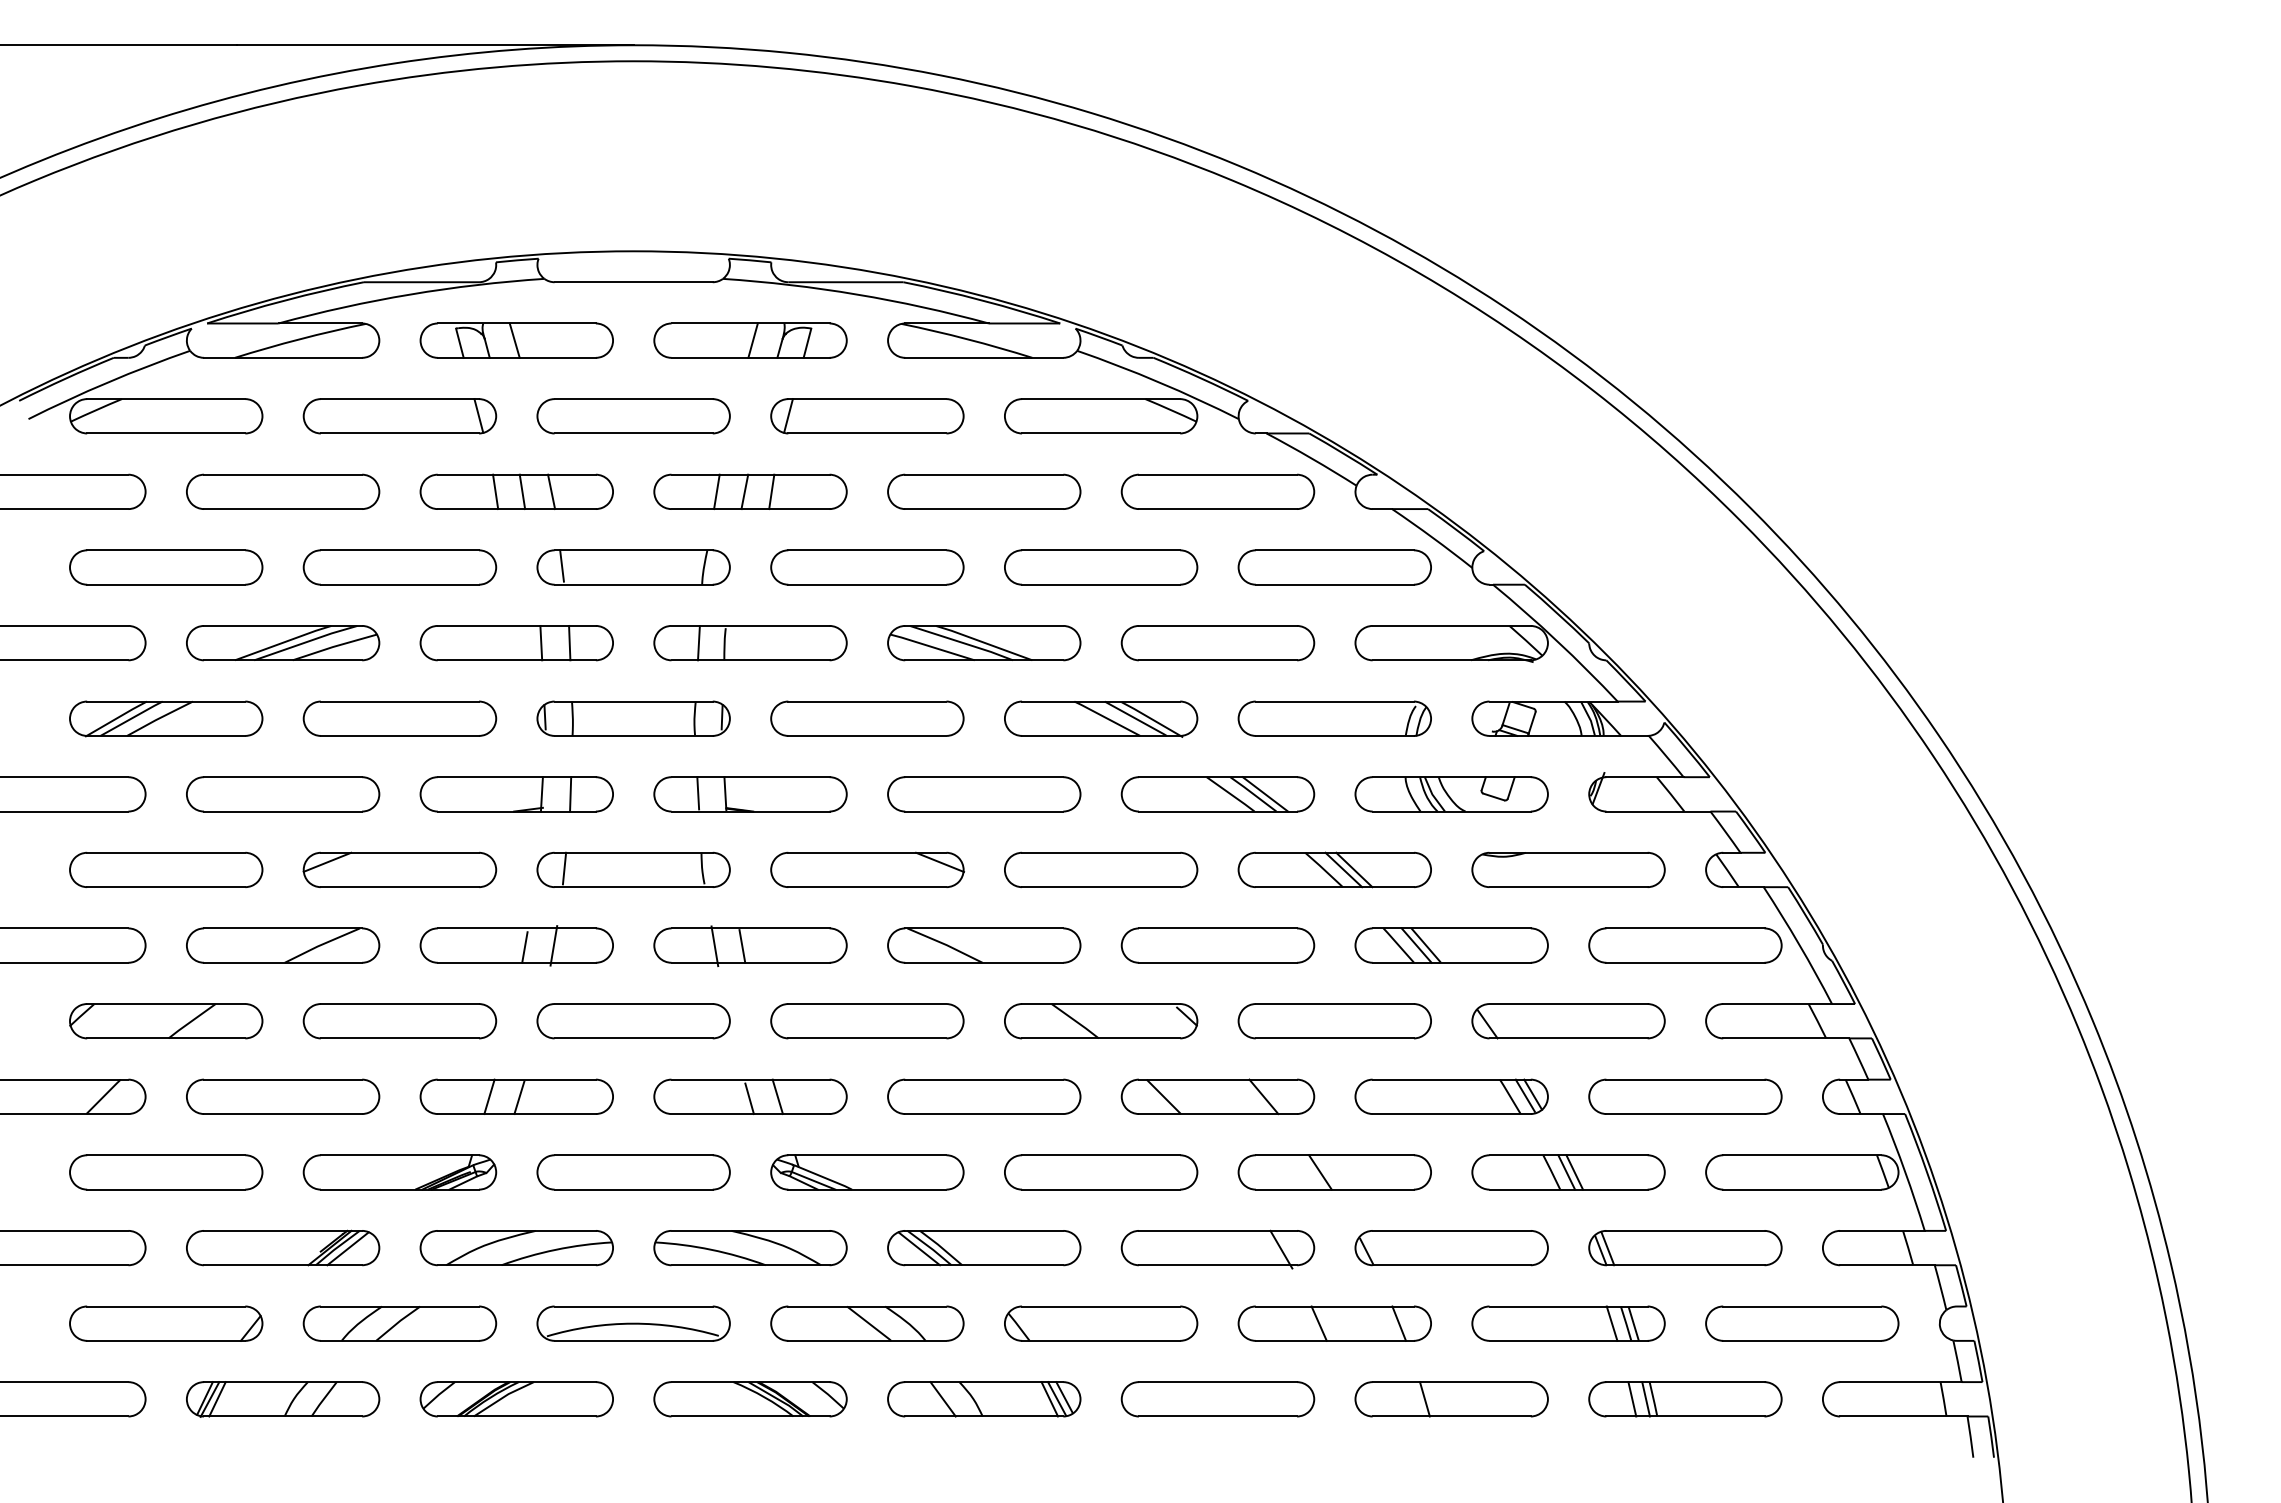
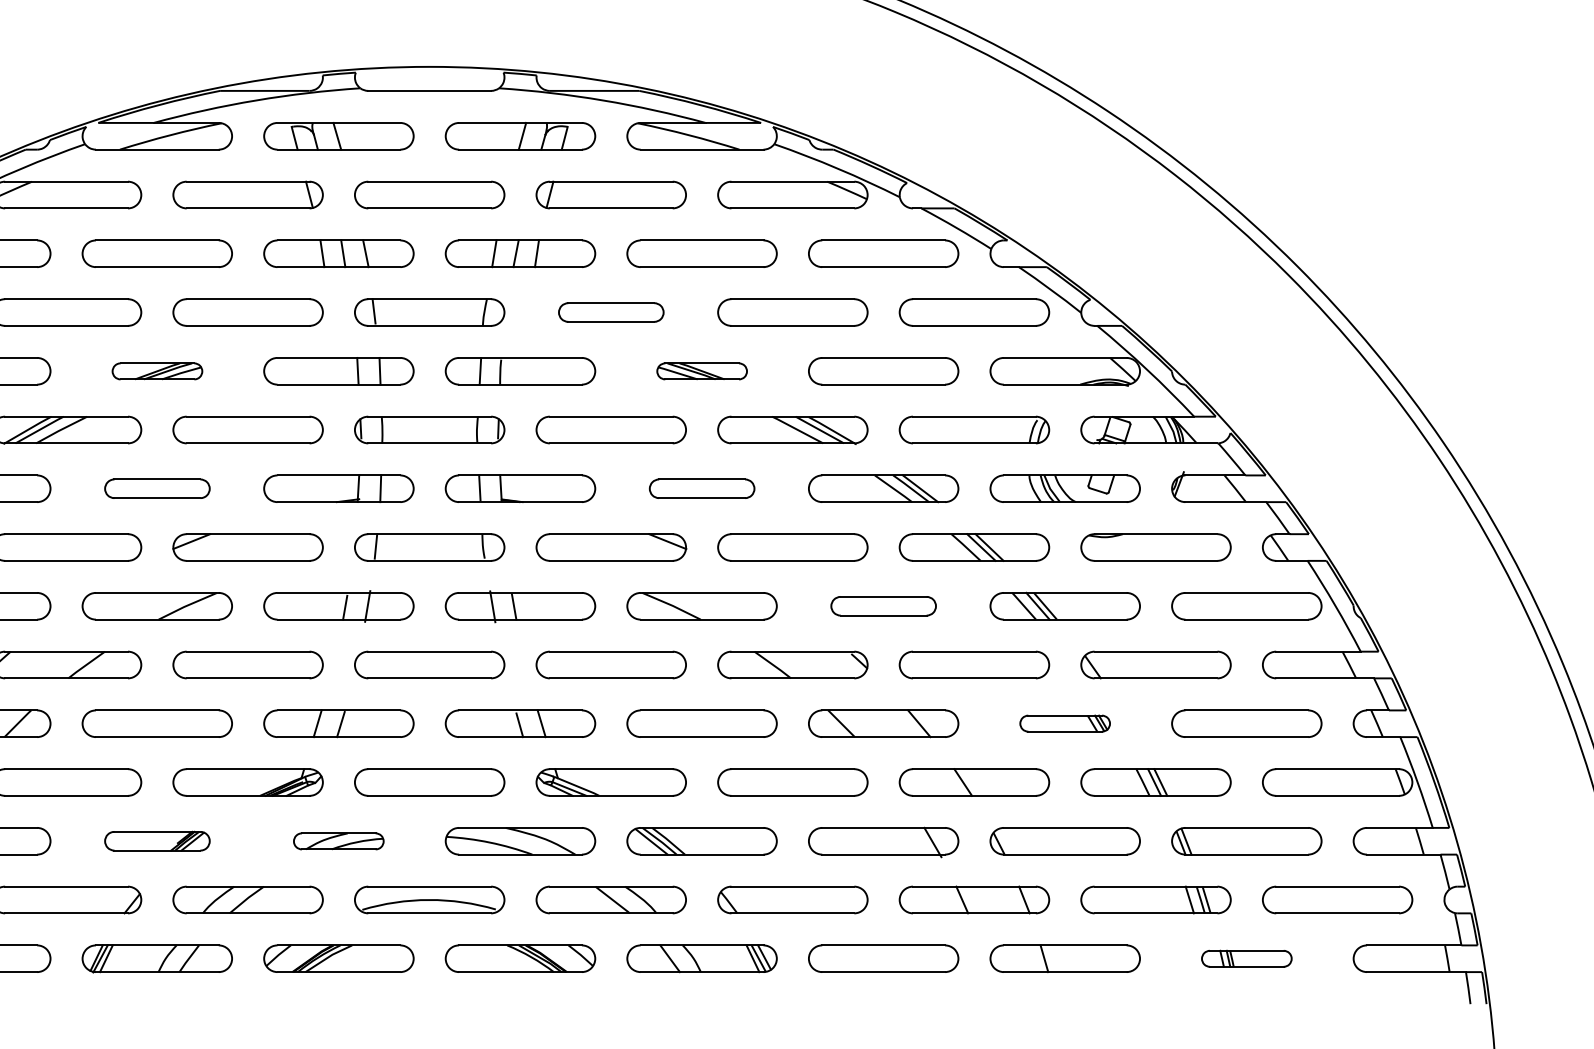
part: (867, 567) -> (611, 312), size x0.7
part: (283, 643) -> (157, 371), size x0.6
part: (984, 643) -> (702, 371), size x0.6
part: (283, 794) -> (157, 488), size x0.7
part: (984, 794) -> (702, 488), size x0.7
part: (1217, 945) -> (883, 606), size x0.7
part: (1451, 1096) -> (1065, 723), size x0.6
part: (283, 1247) -> (157, 840), size x0.7
part: (516, 1248) -> (338, 841), size x0.6
part: (1685, 1399) -> (1246, 958), size x0.6

